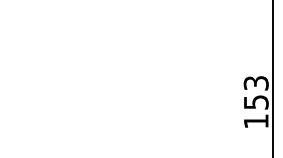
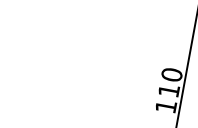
text: (255, 92) -> (169, 82), 153 -> 110

